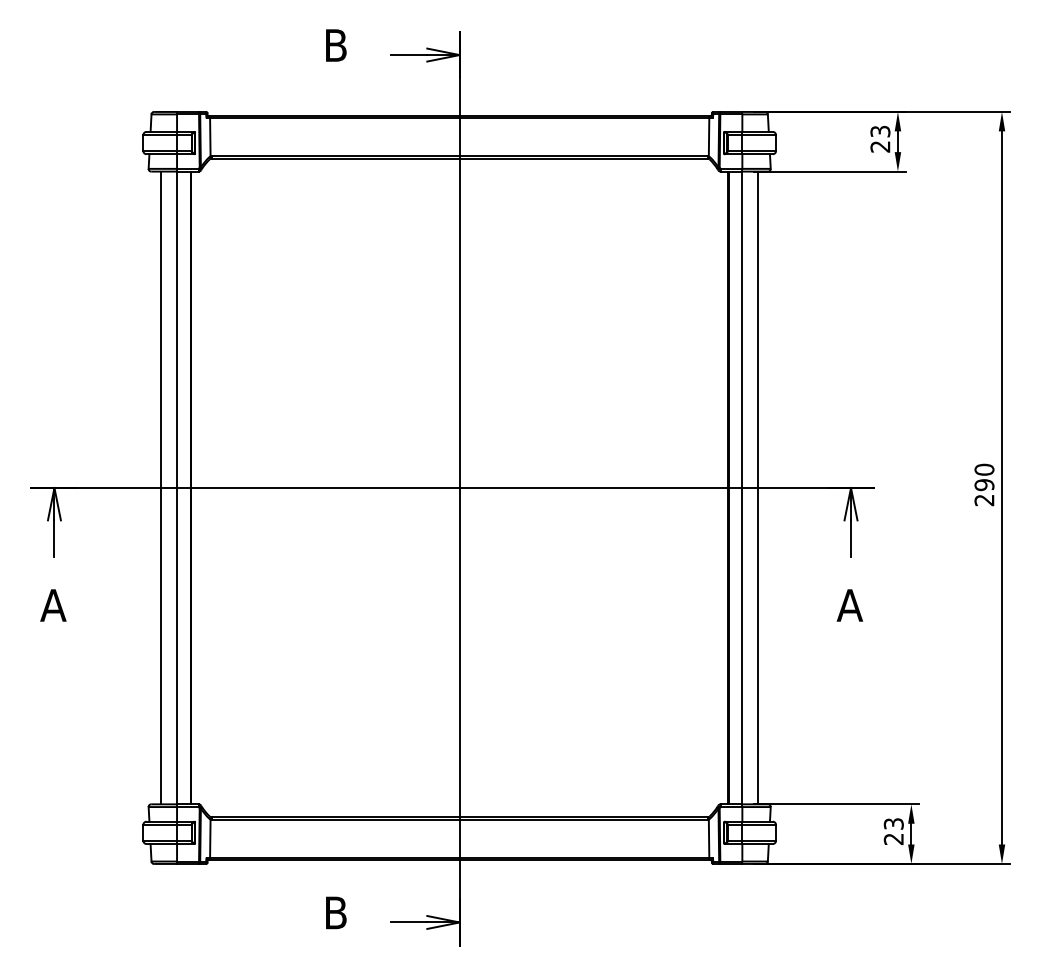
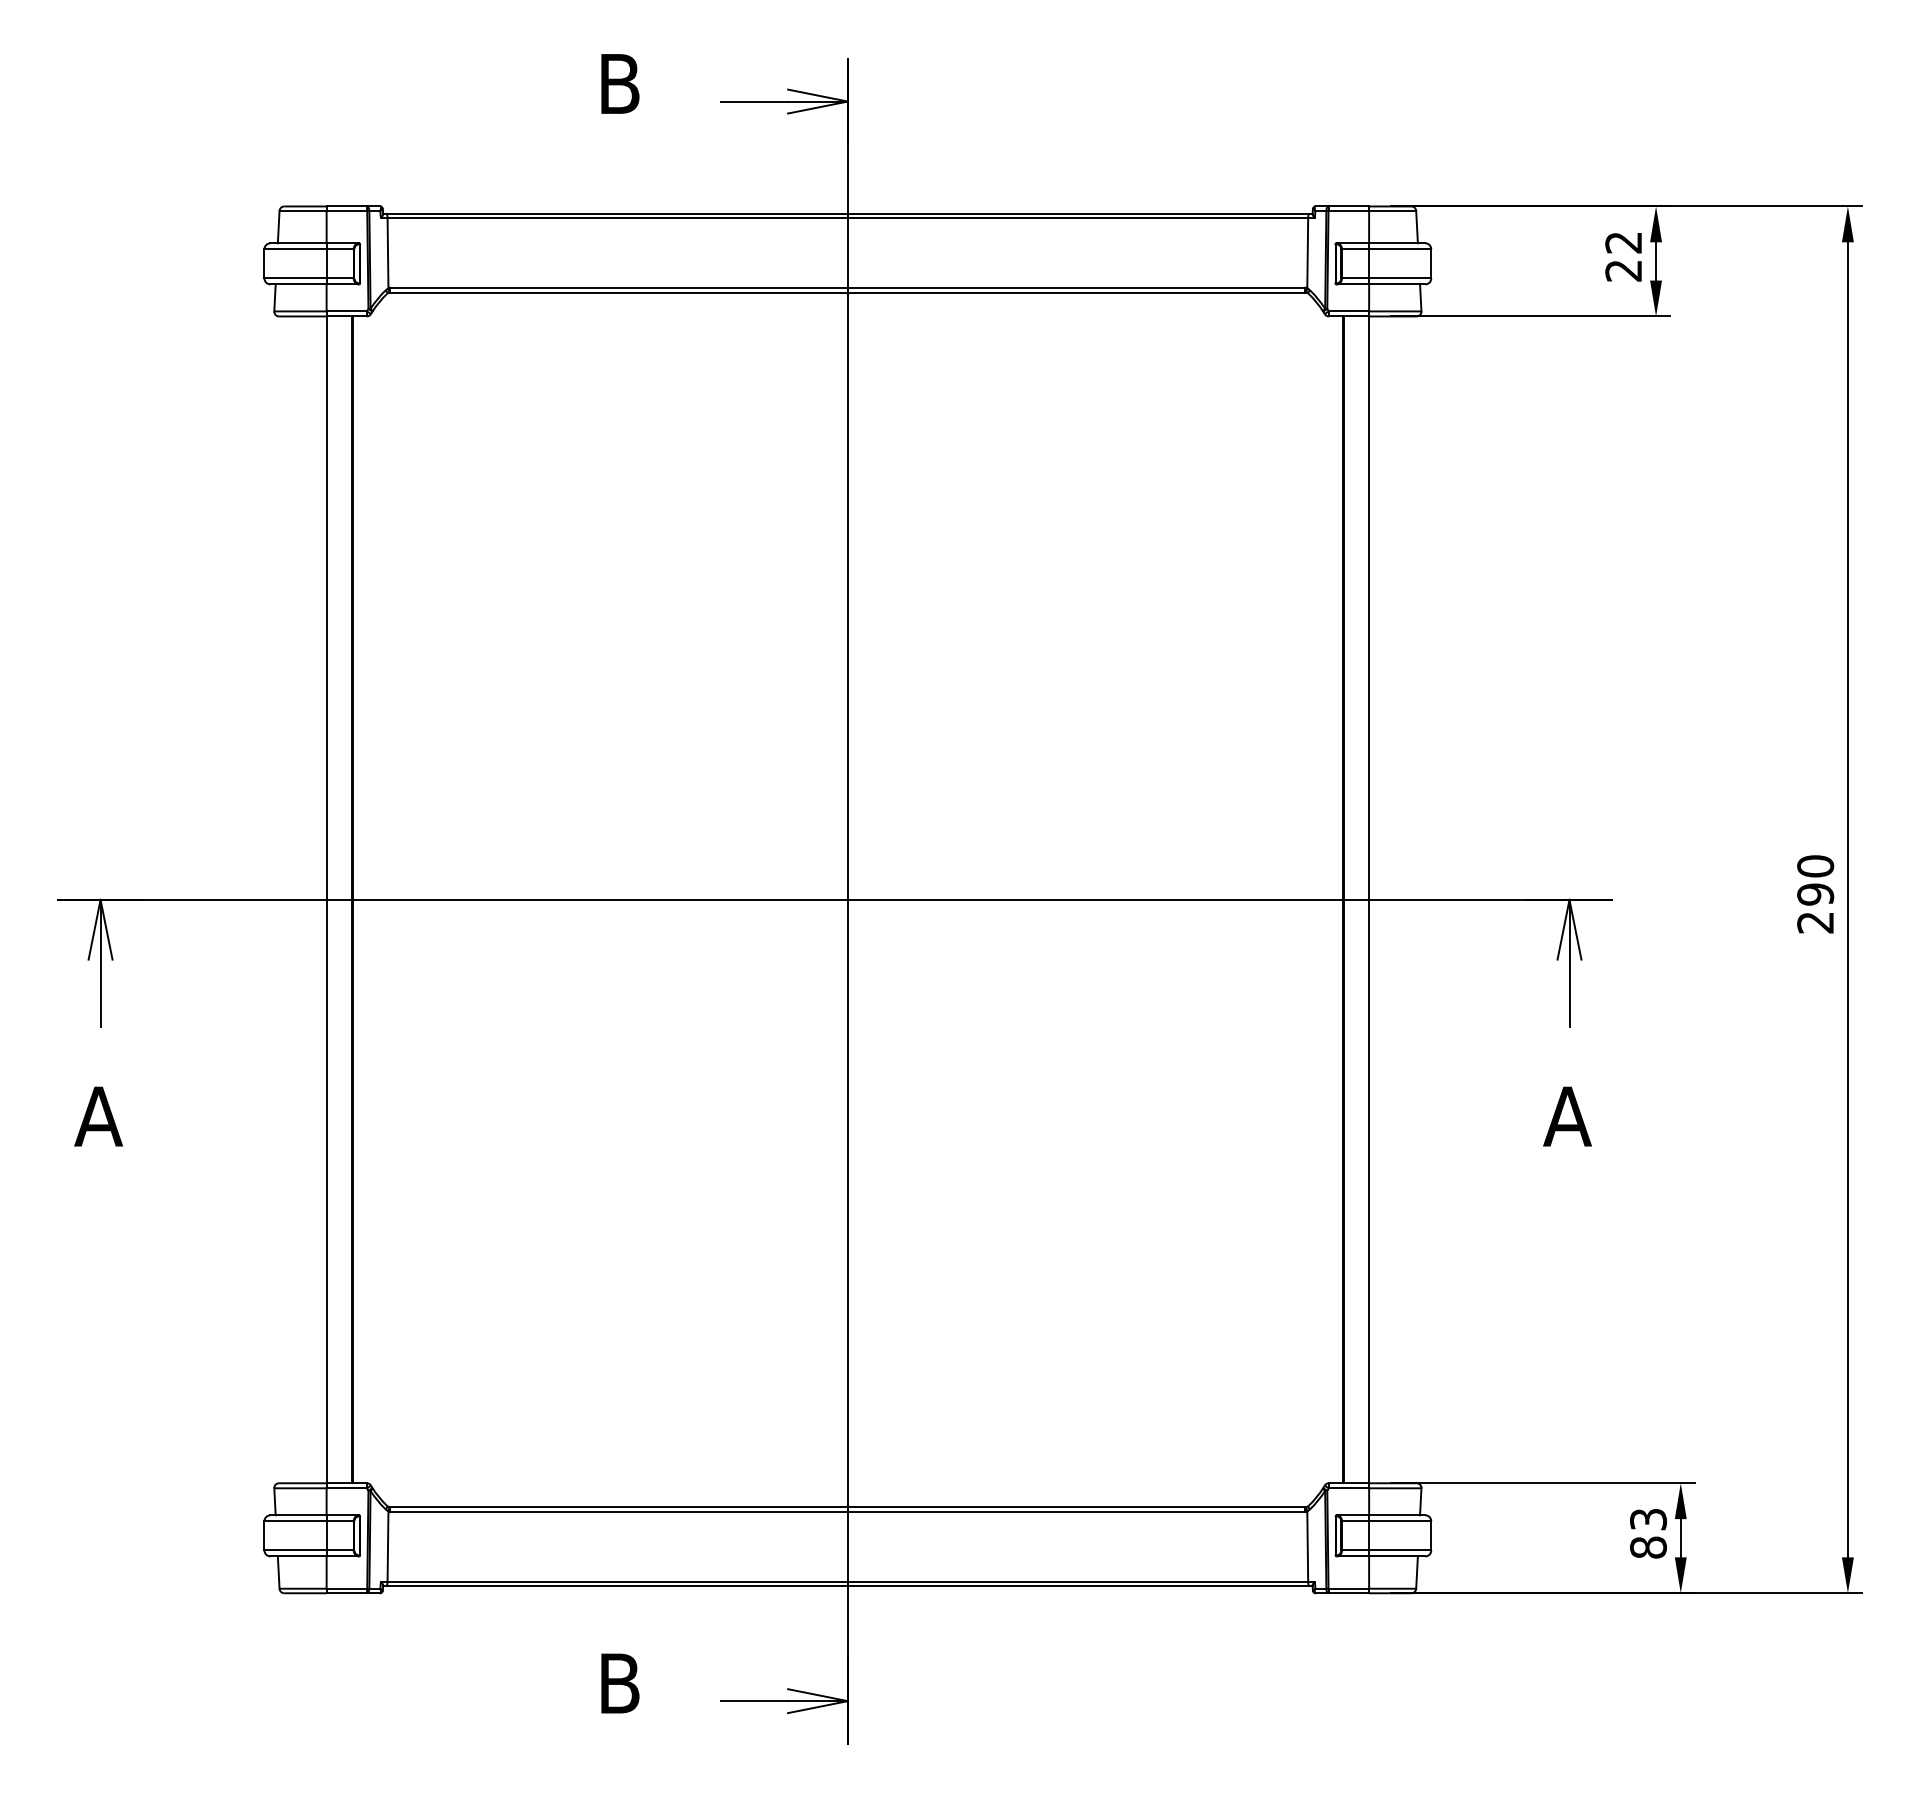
text: (880, 131) -> (1623, 242), 23 -> 22
line: (161, 487) -> (297, 899), removed
line: (757, 487) -> (1397, 899), removed
text: (893, 839) -> (1647, 1548), 23 -> 83

